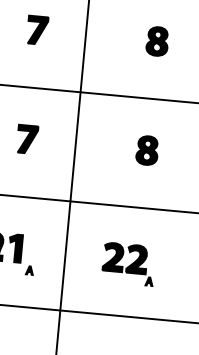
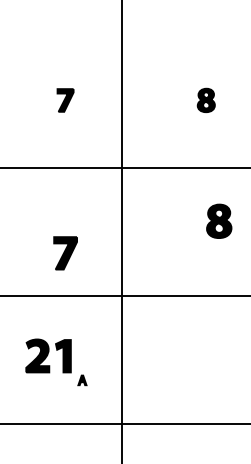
part: (37, 30) -> (65, 100), size x0.7
part: (157, 41) -> (206, 100), size x0.7
part: (27, 139) -> (65, 253), moved
part: (147, 149) -> (219, 220), moved
part: (128, 264) -> (196, 362), removed

